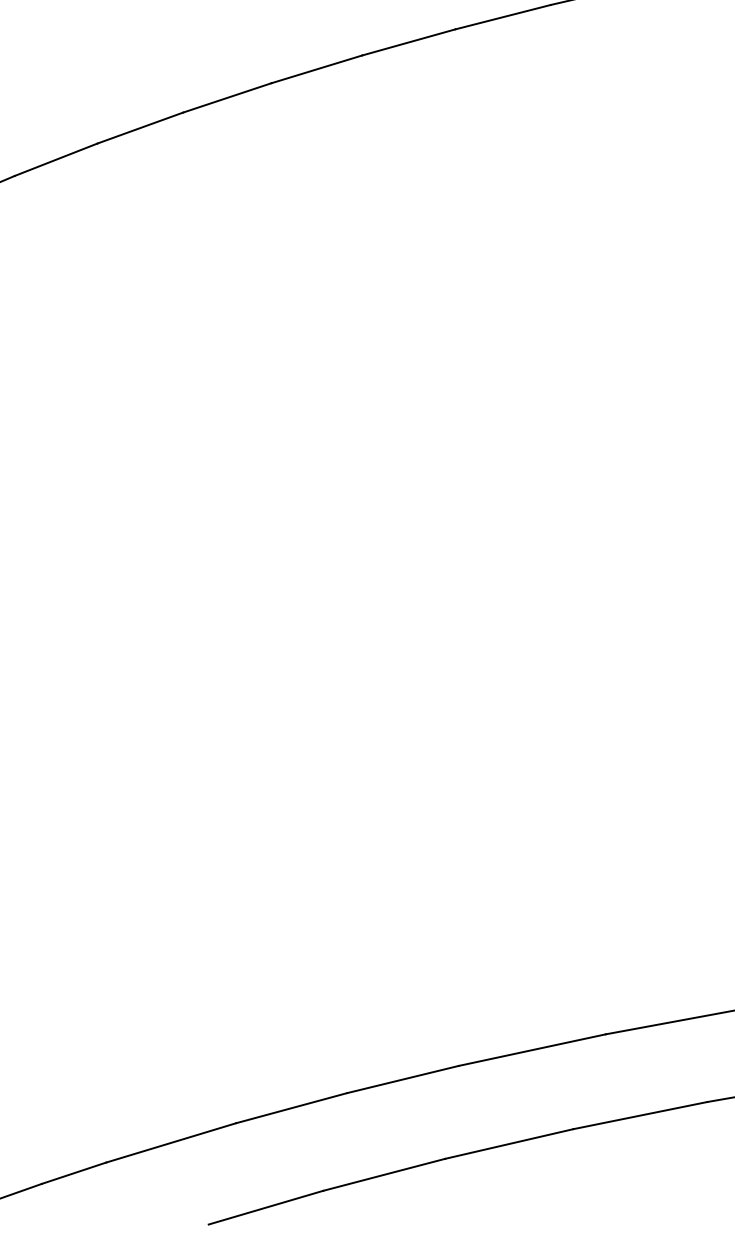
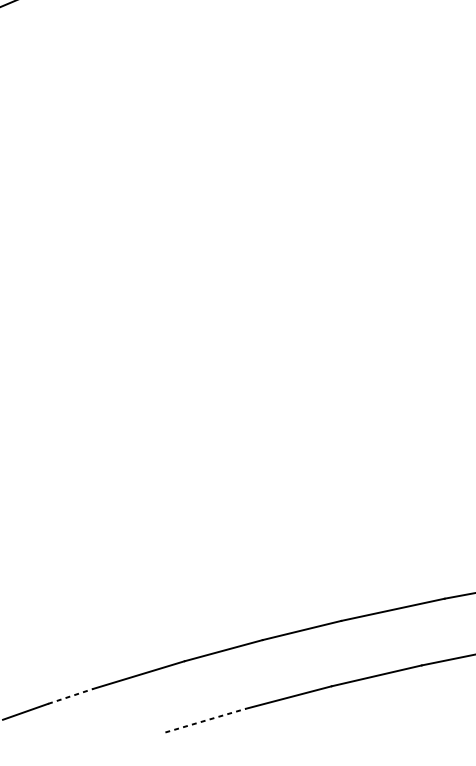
line: (74, 1173) -> (71, 696), solid -> dashed
line: (266, 1207) -> (206, 720), solid -> dashed

